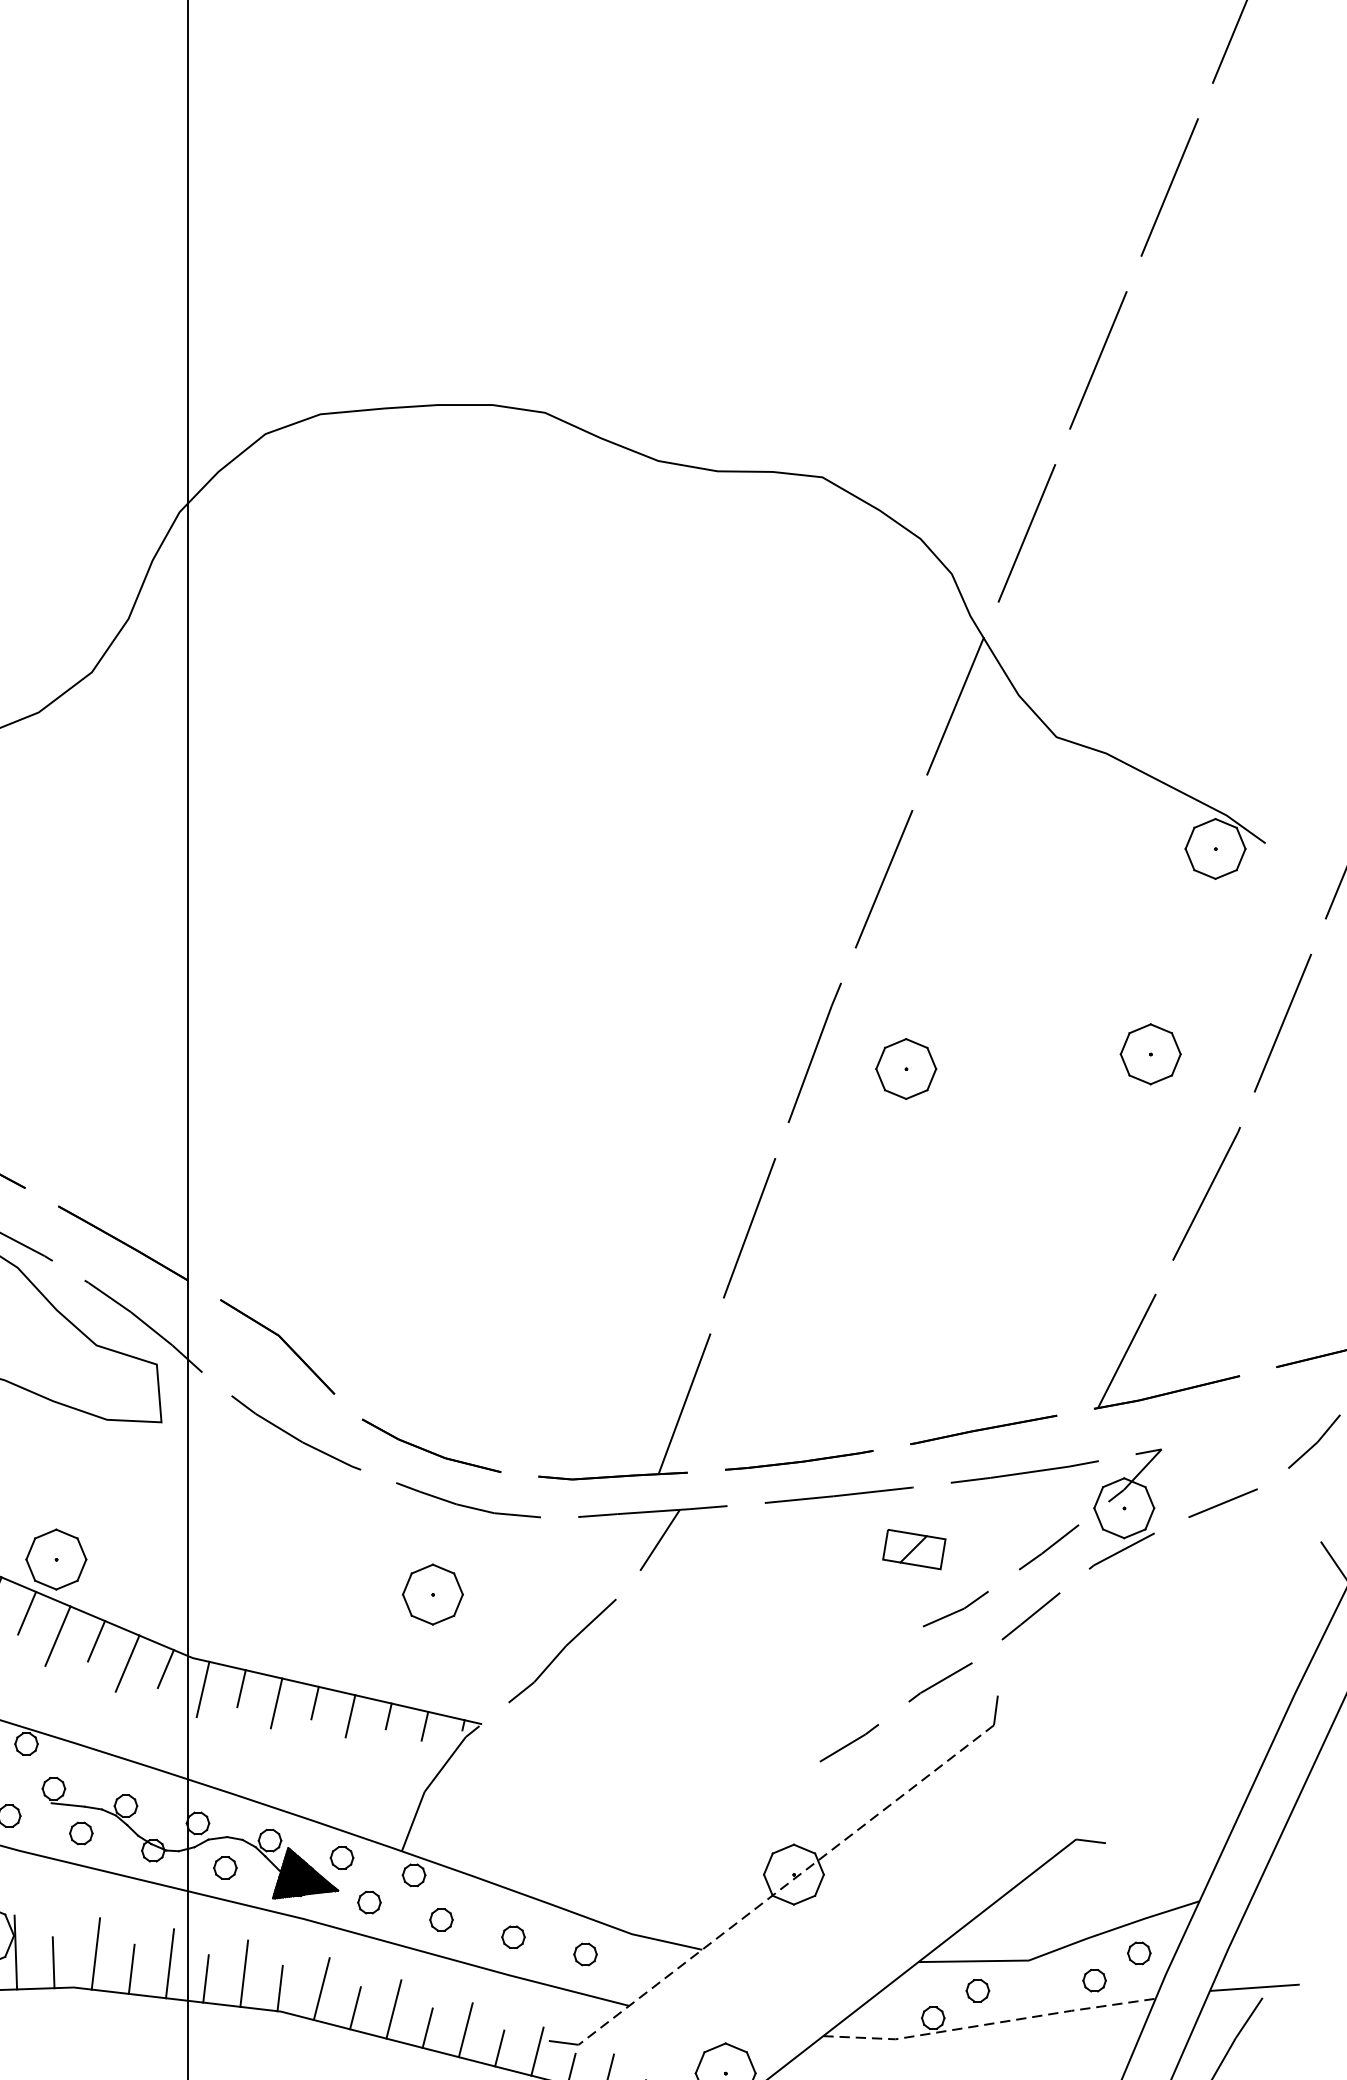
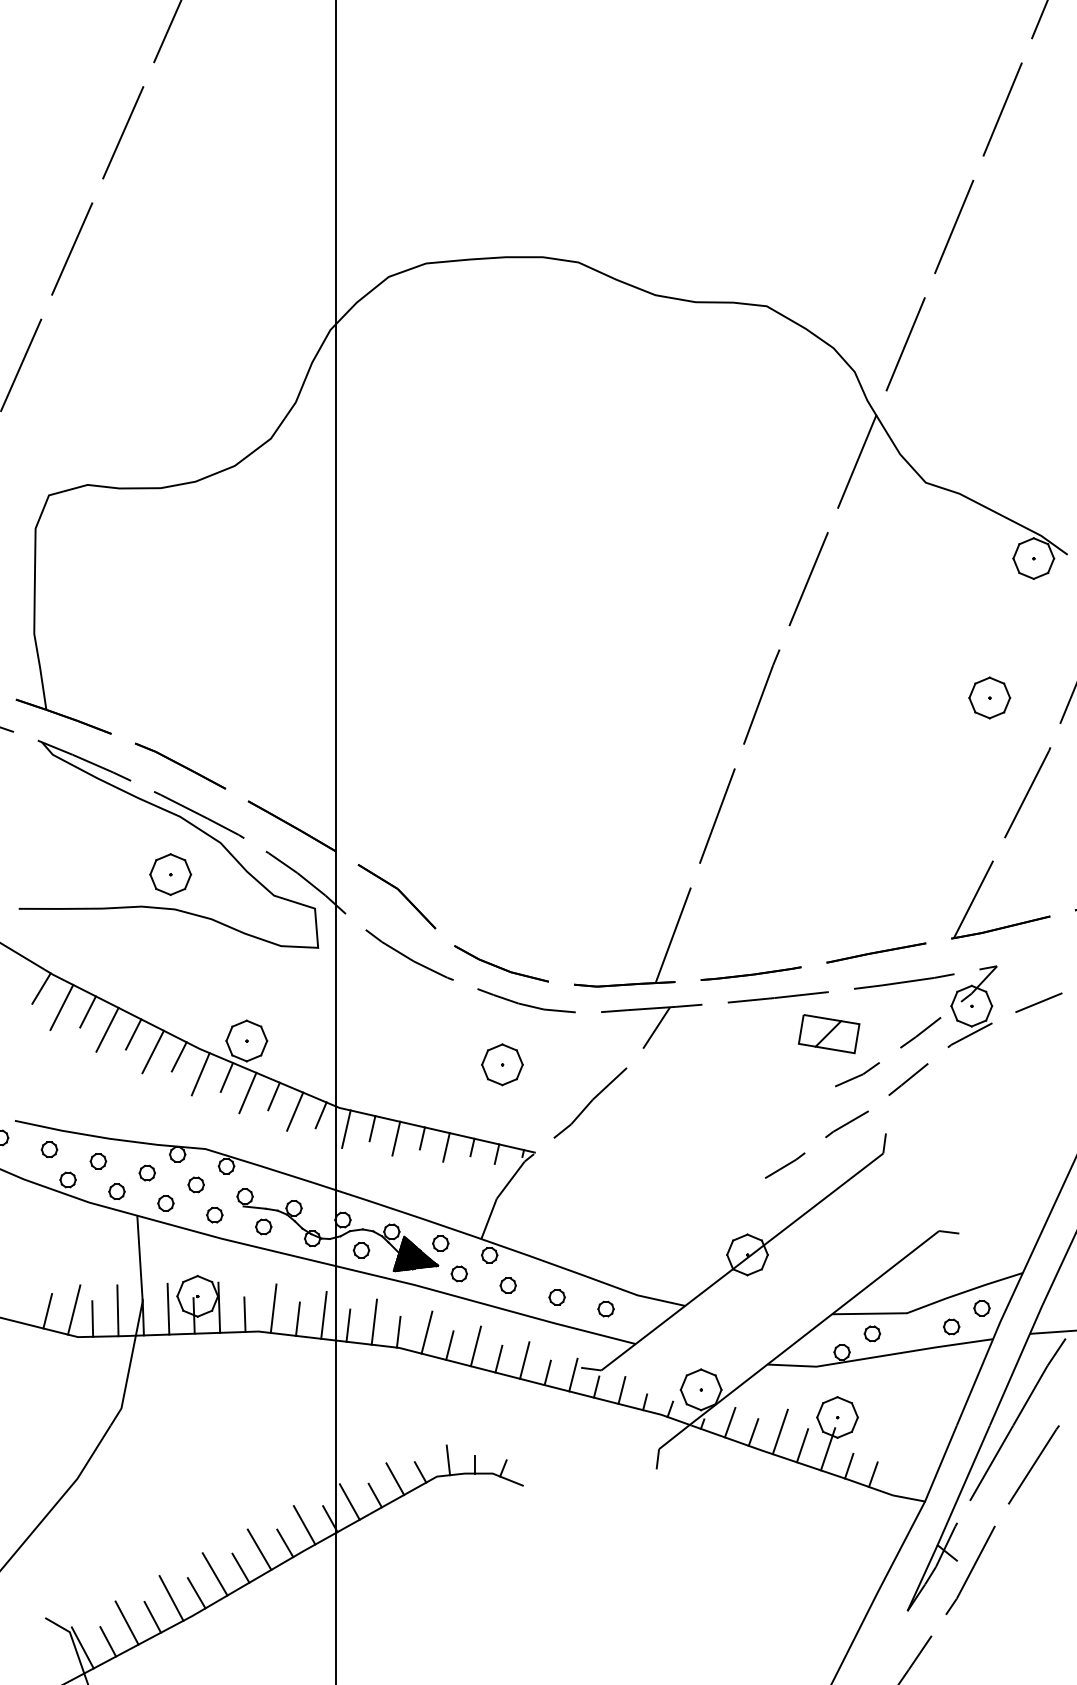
part: (905, 1068) -> (823, 707), removed
part: (914, 1549) -> (829, 1034), size x1.43
line: (786, 1884) -> (742, 1261), dashed -> solid
line: (989, 2024) -> (880, 1356), dashed -> solid

